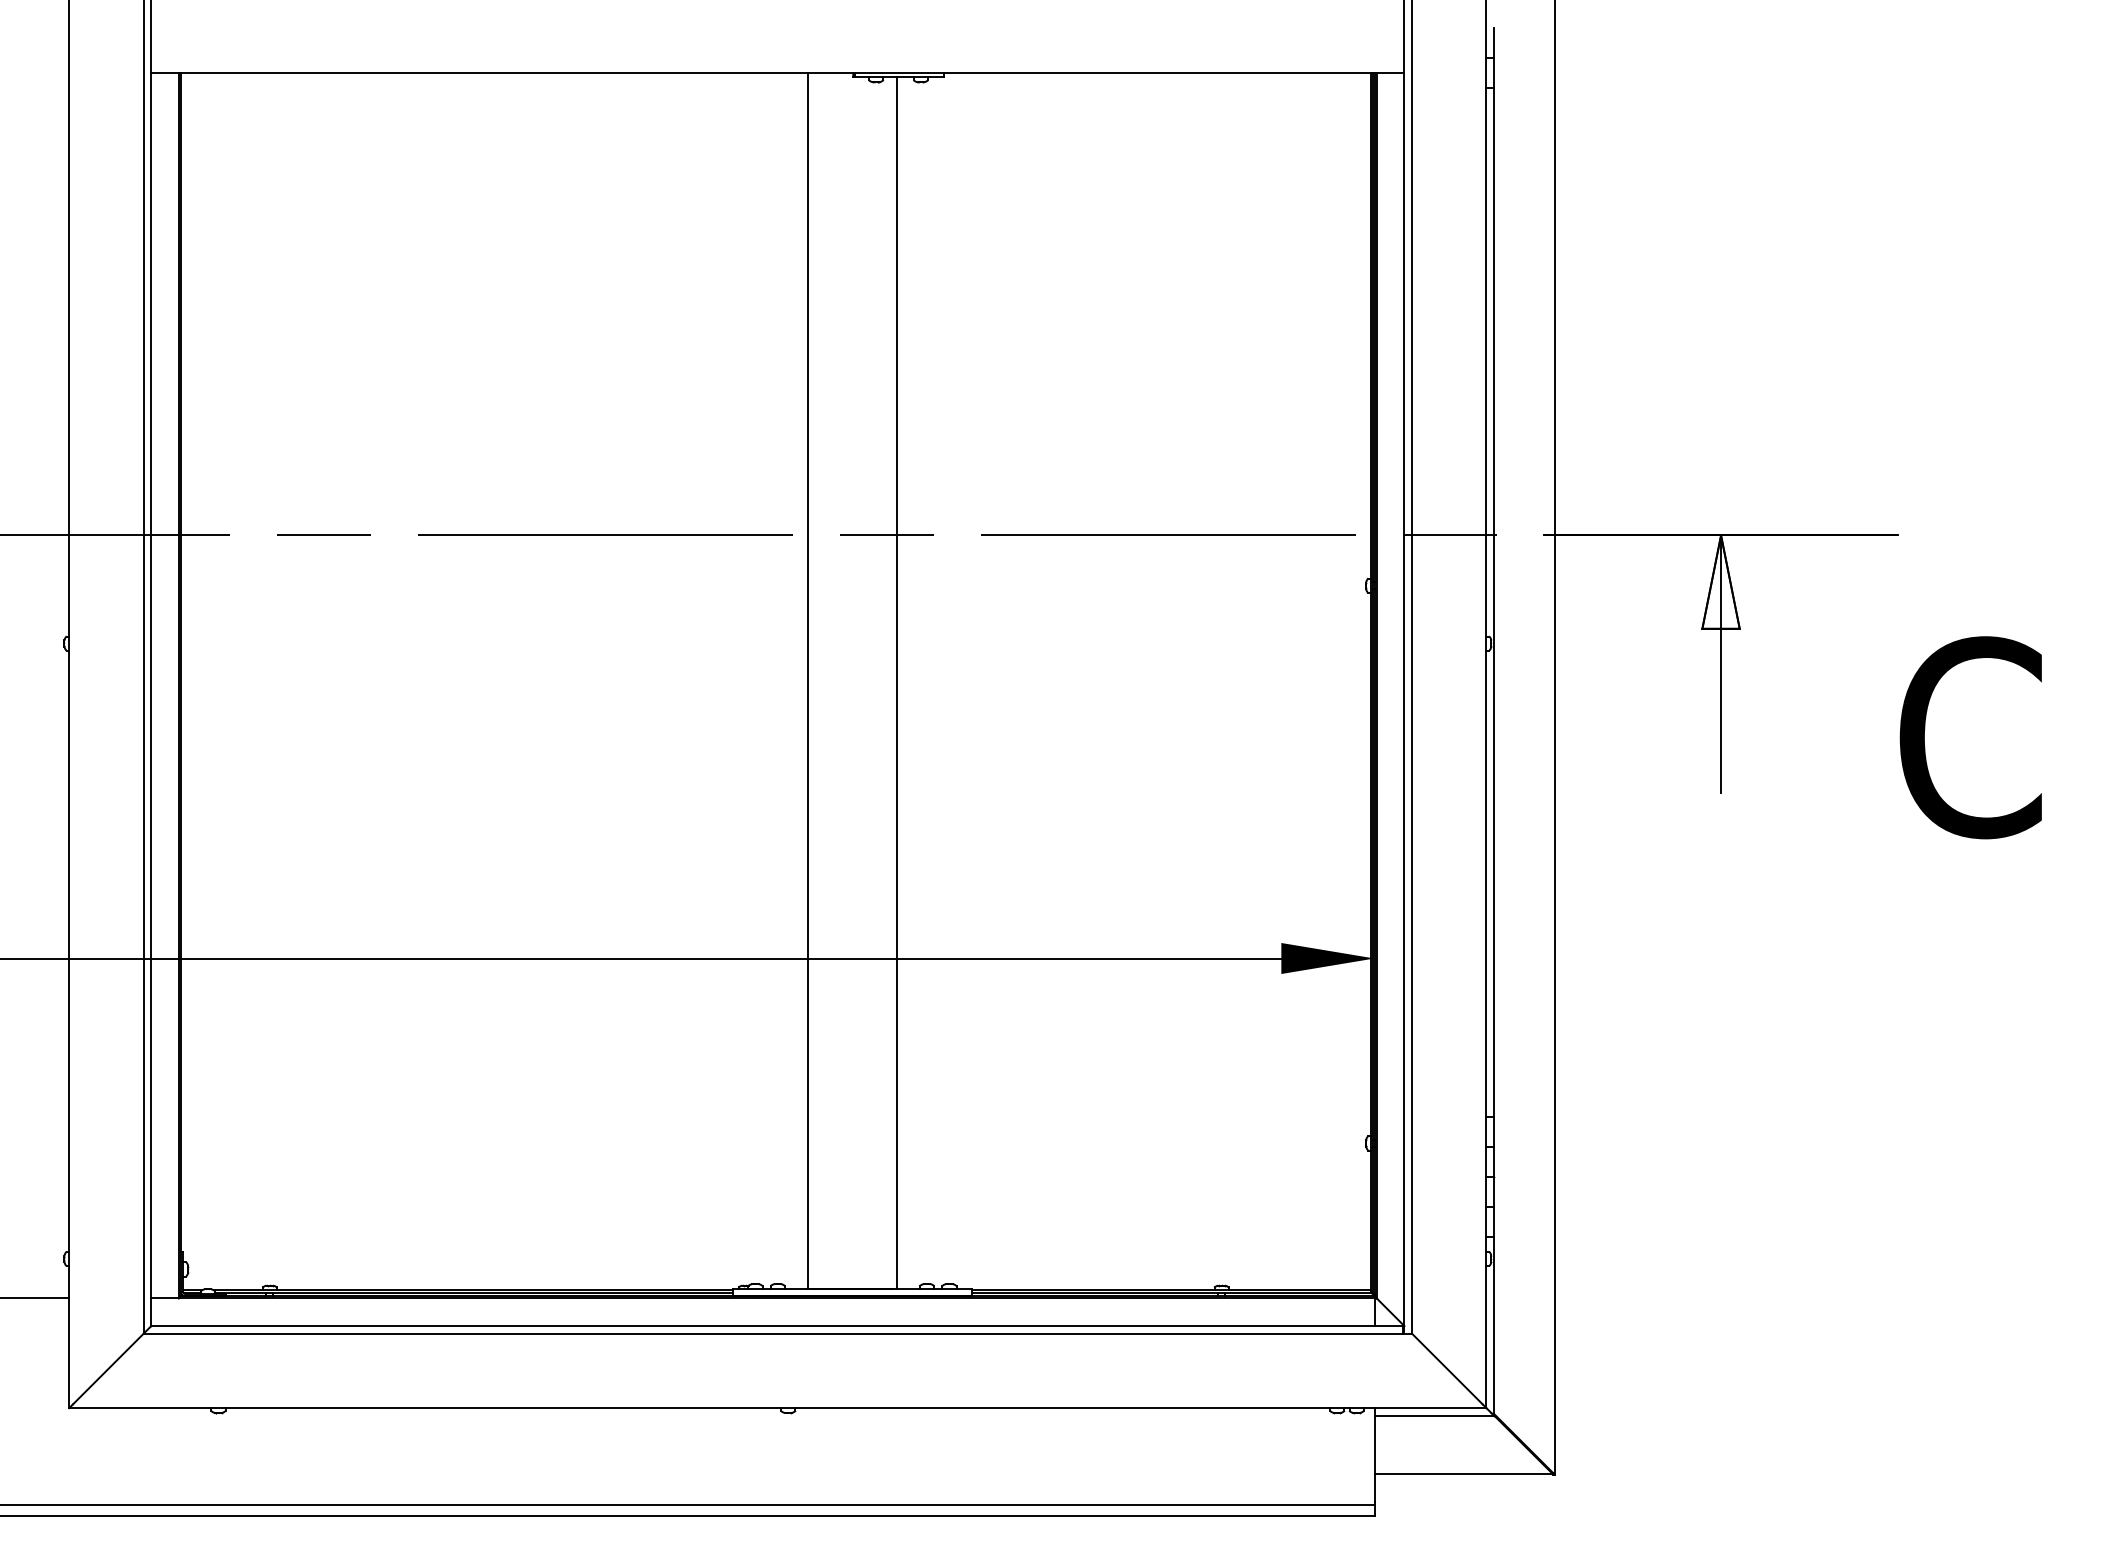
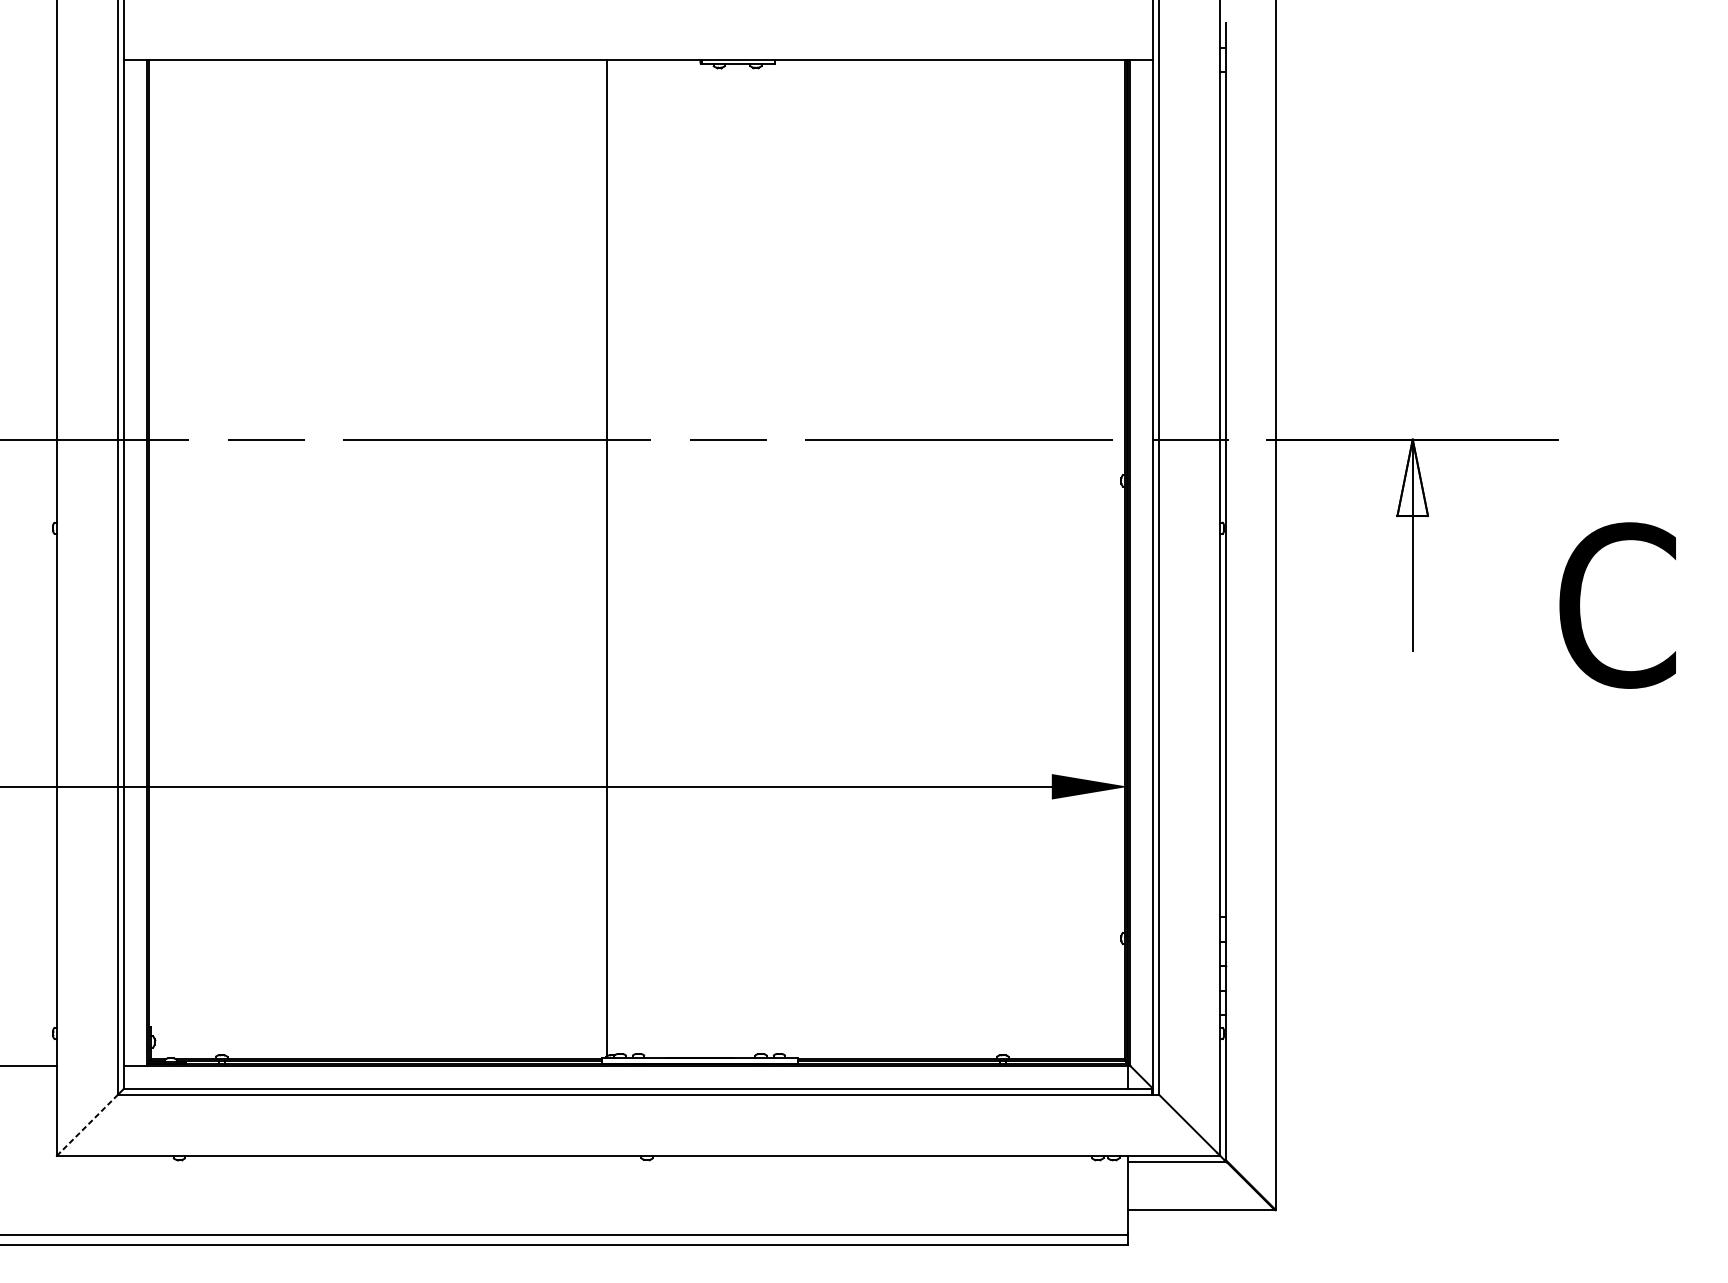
line: (807, 680) -> (607, 558), moved
line: (897, 682) -> (736, 560), removed
line: (108, 1369) -> (89, 1124), solid -> dashed

